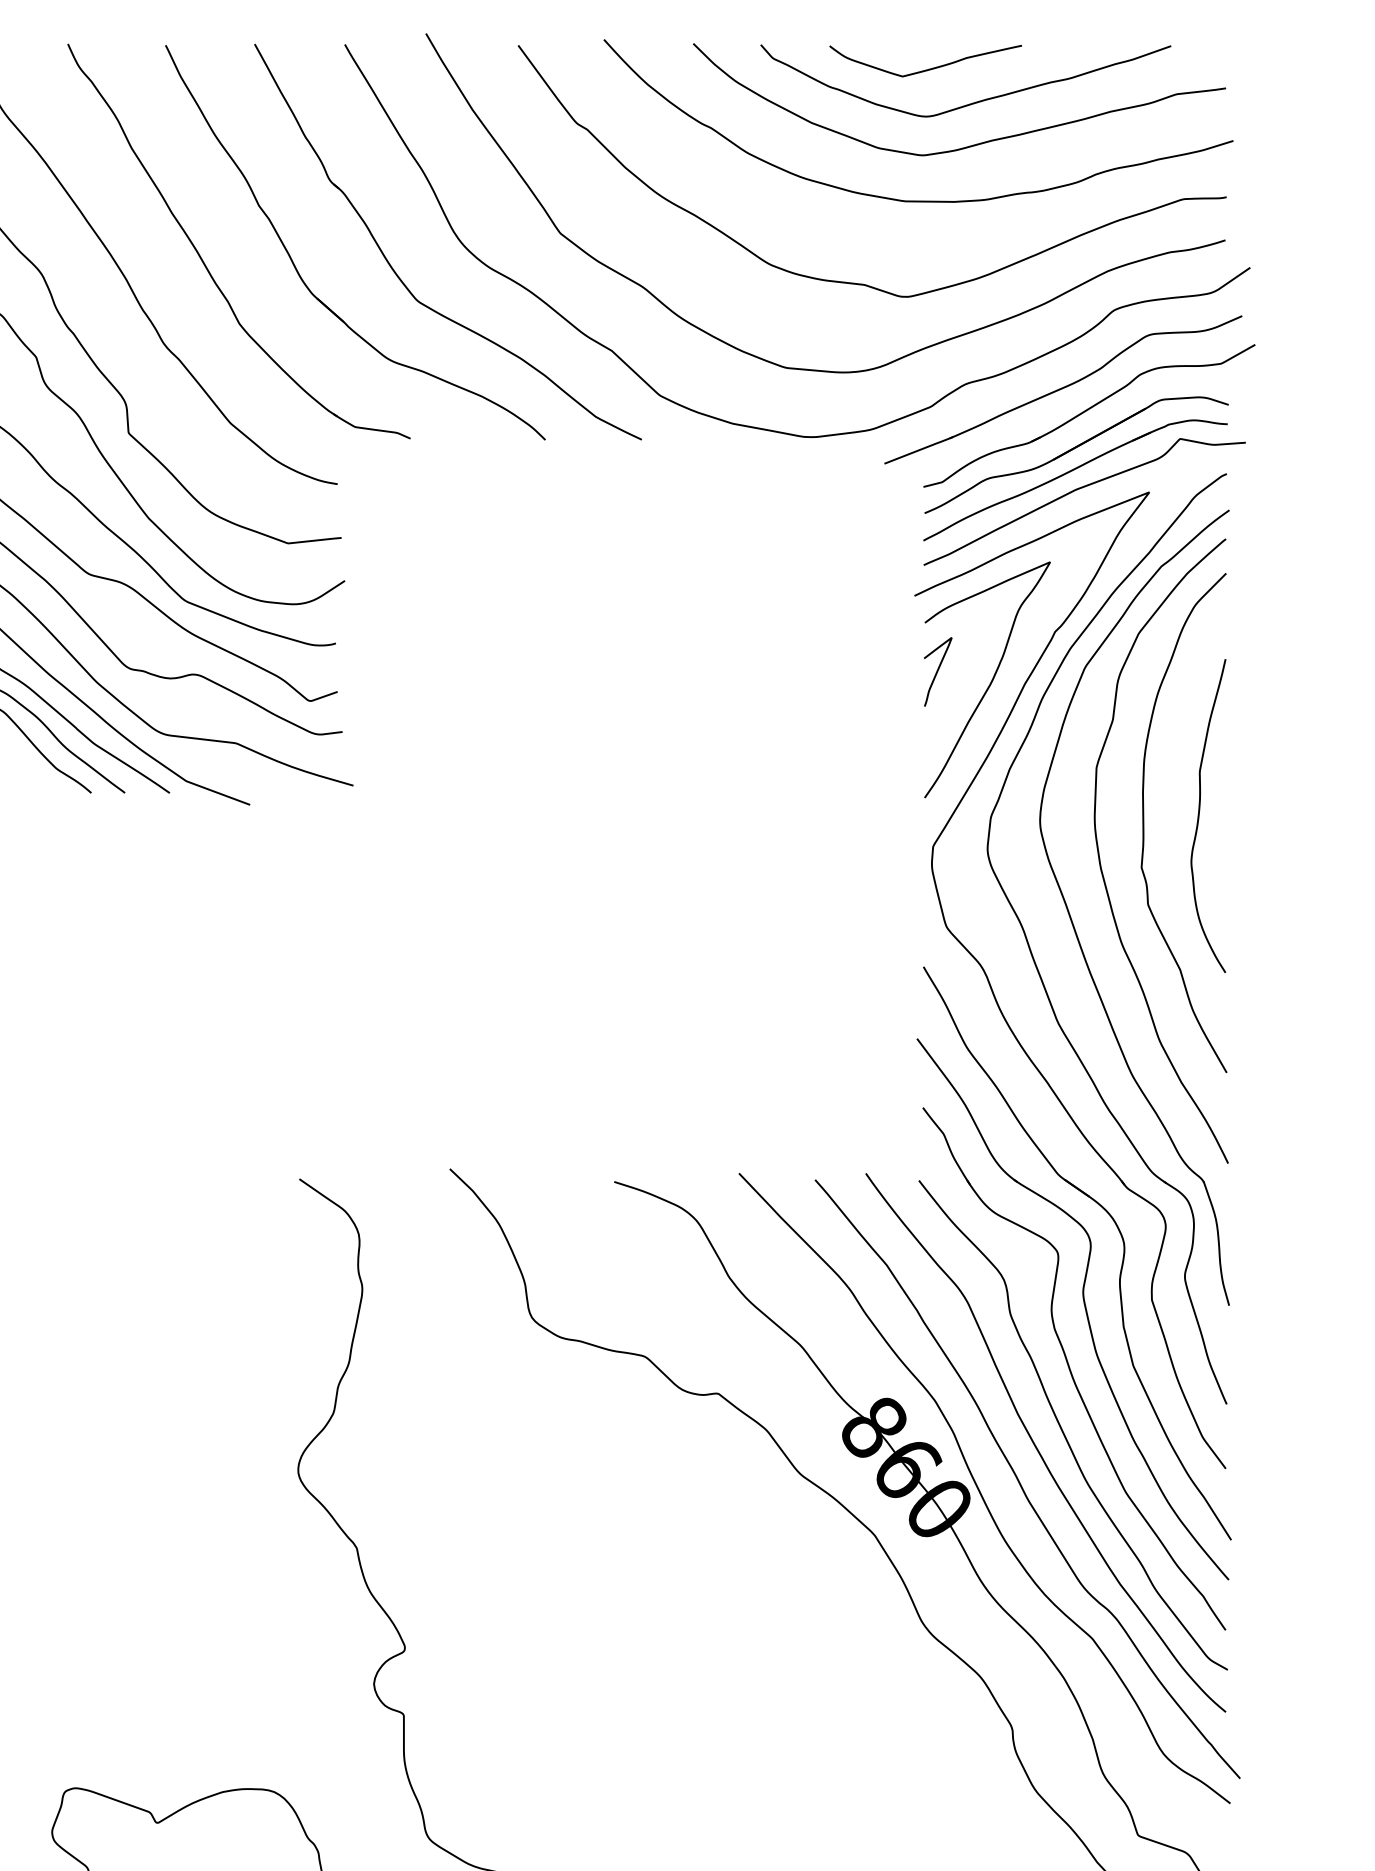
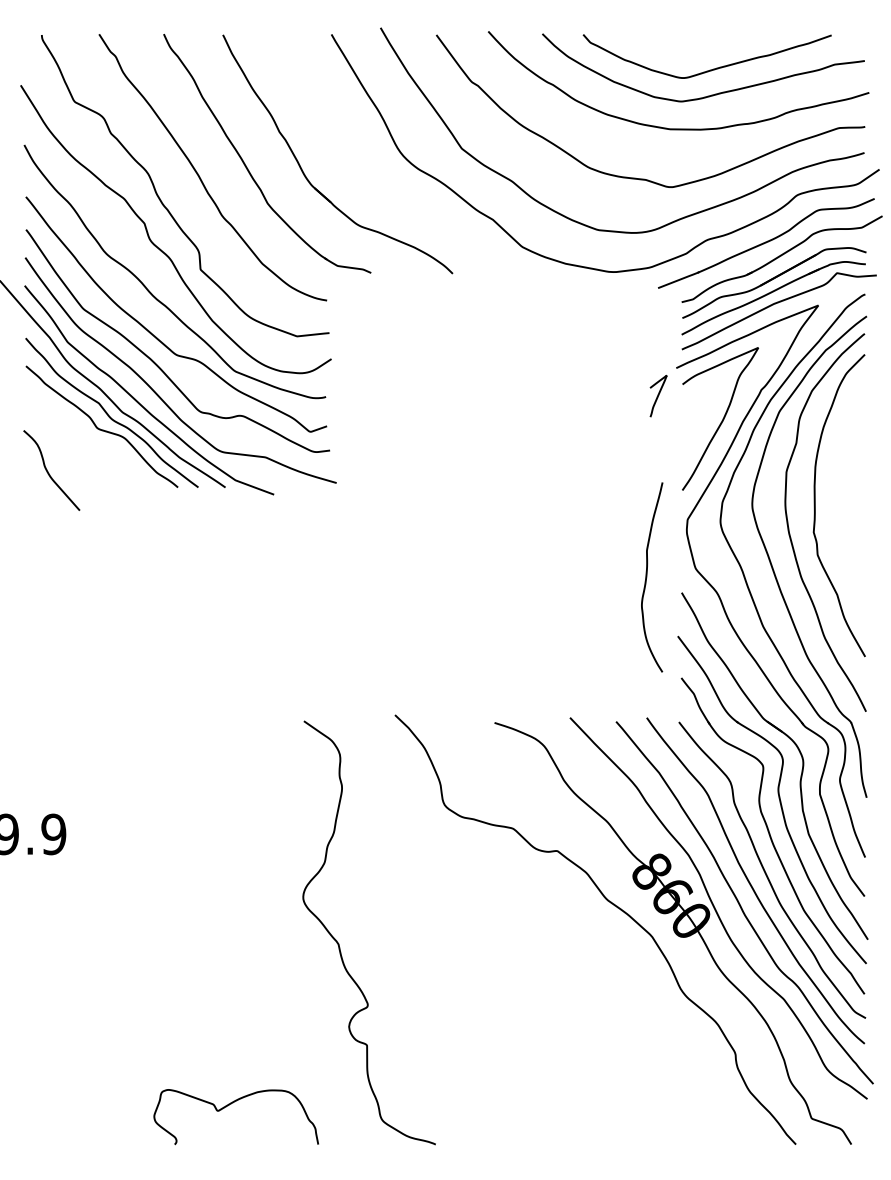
curve: (928, 67) -> (684, 48), removed
part: (397, 272) -> (363, 172), removed
curve: (938, 670) -> (658, 395), moved
curve: (1200, 816) -> (647, 577), moved

